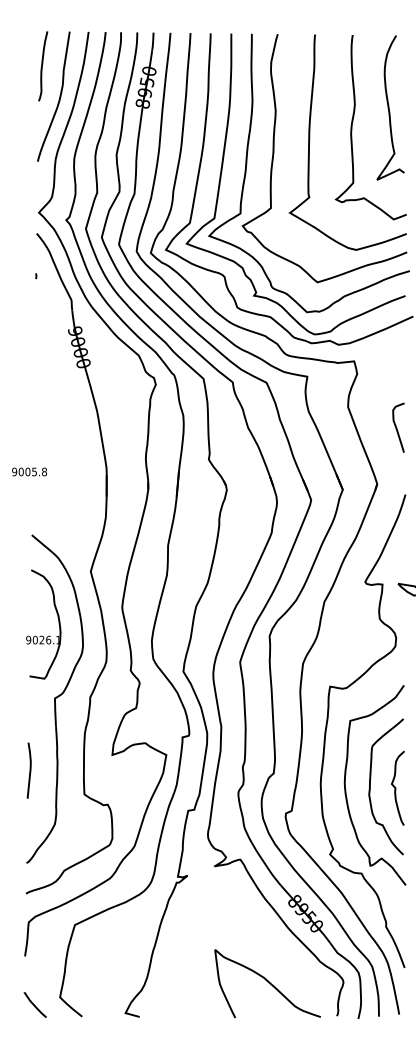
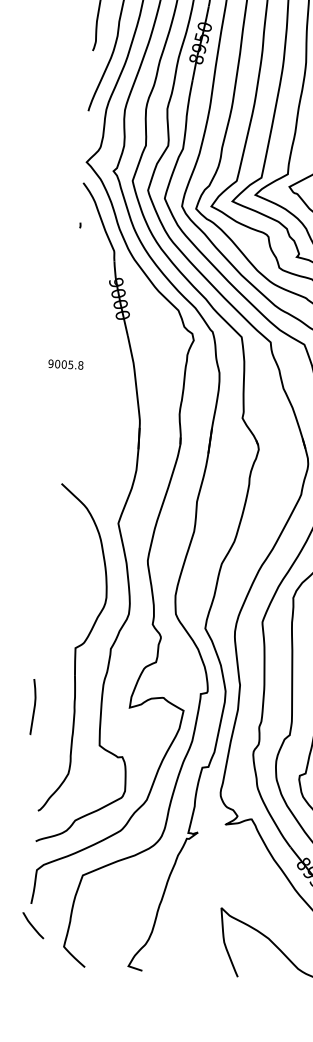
text: (29, 471) -> (65, 364), moved
part: (42, 635) -> (66, 584), removed
curve: (29, 770) -> (33, 706), moved
line: (34, 1004) -> (32, 925), moved

